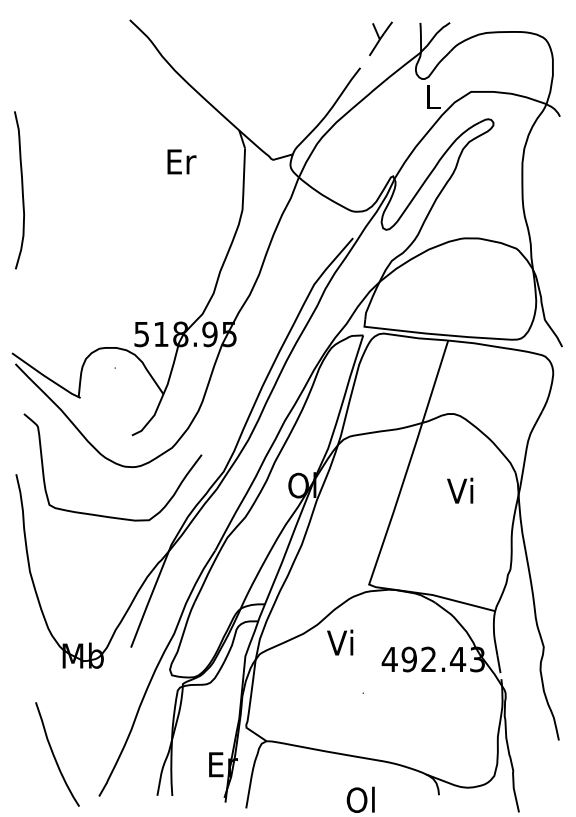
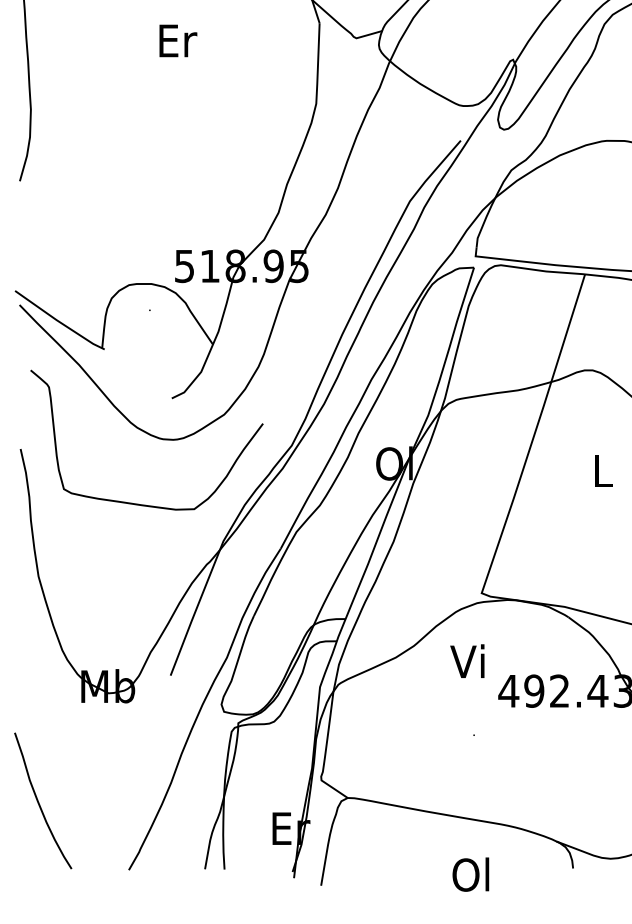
text: (181, 161) -> (177, 40), moved
text: (460, 490) -> (601, 470), Vi -> L
text: (340, 642) -> (467, 661), moved
curve: (55, 756) -> (40, 803), moved

